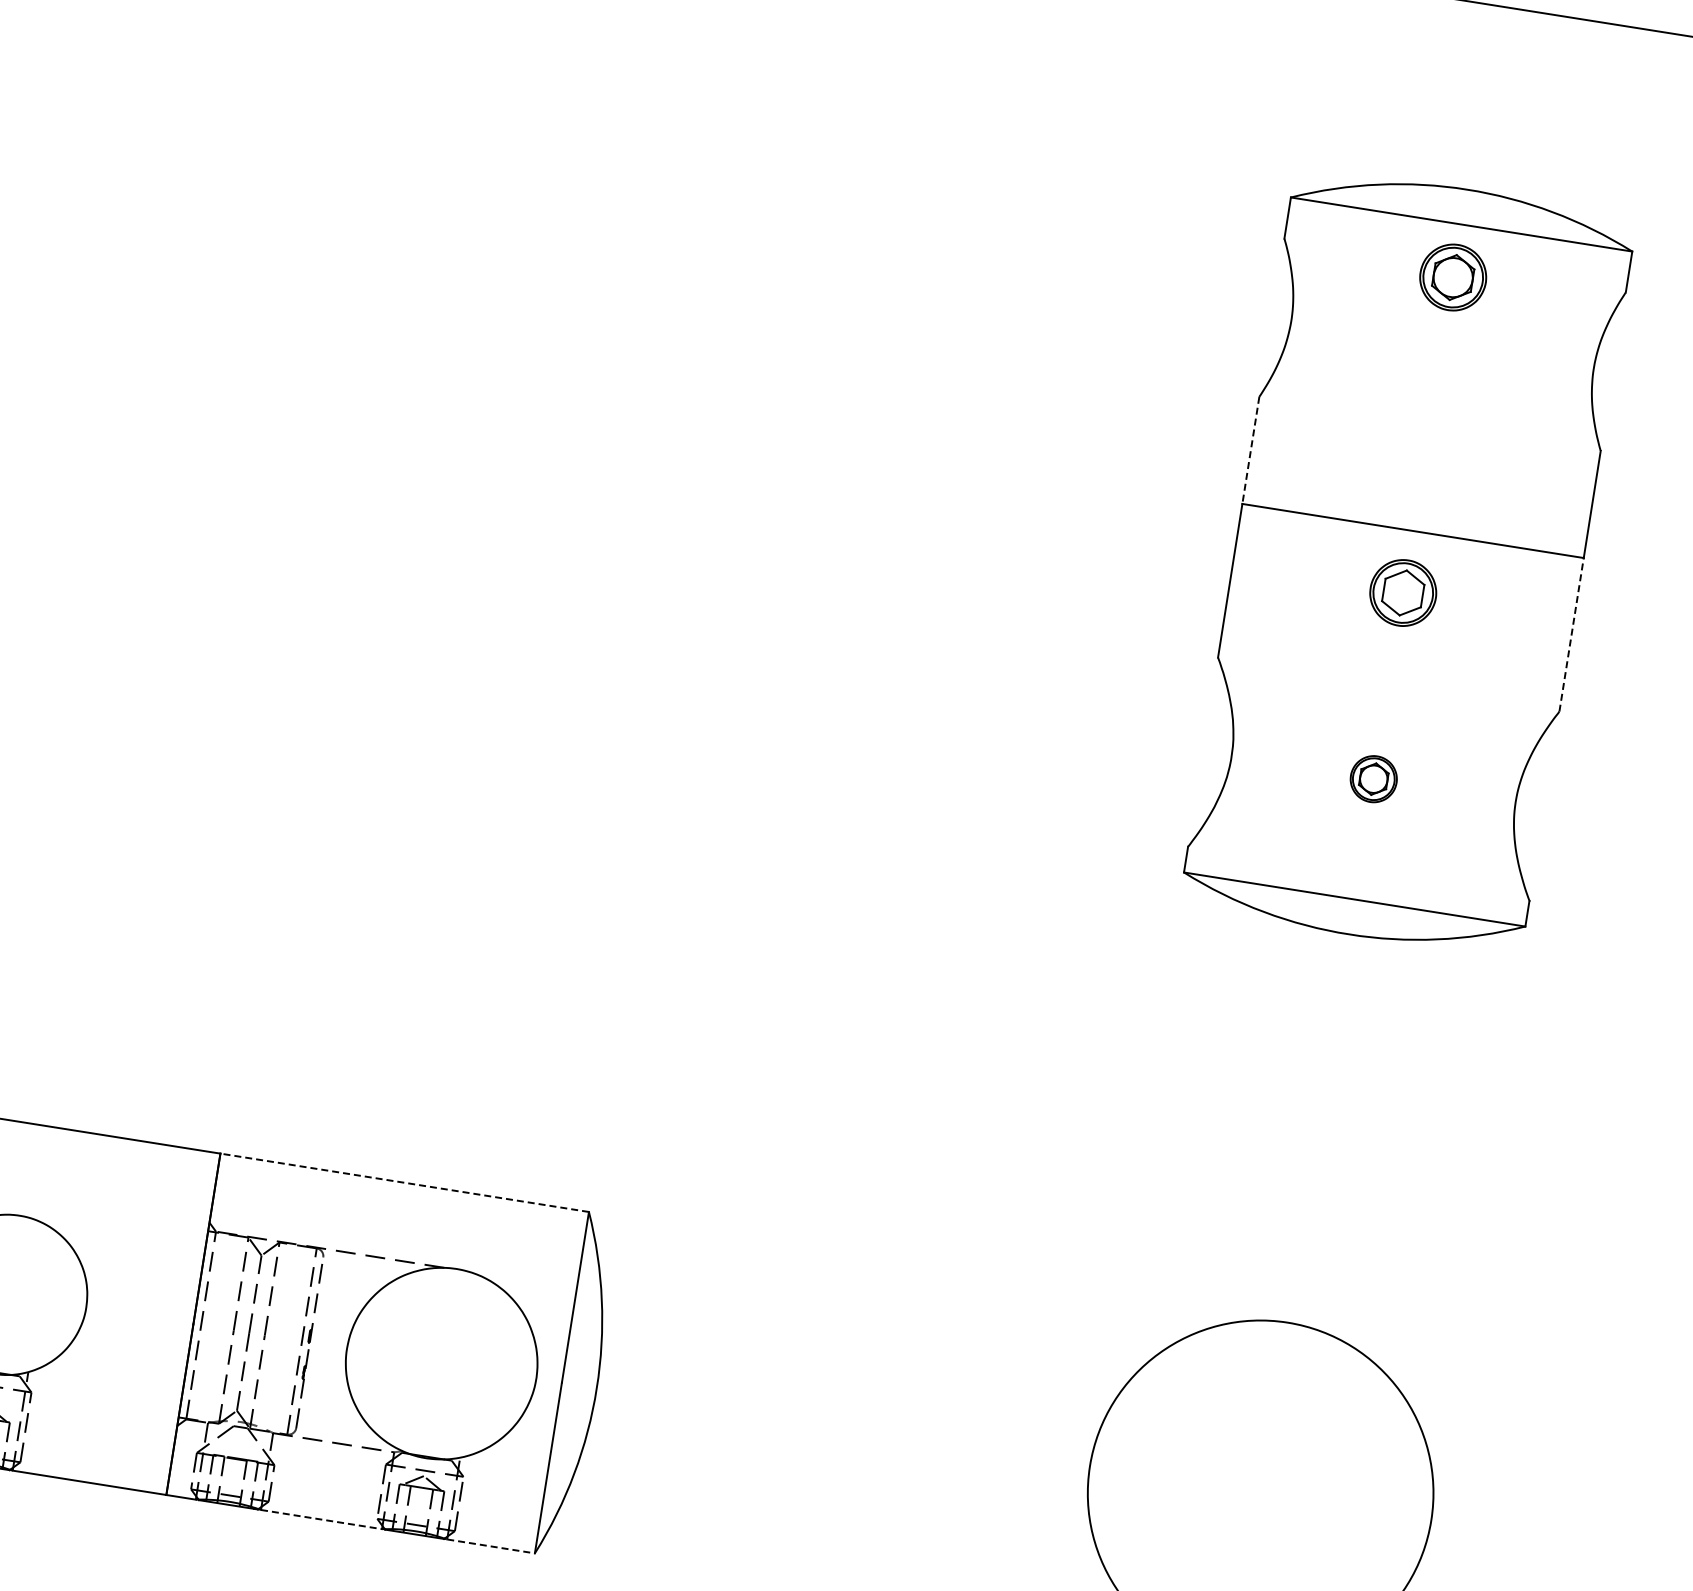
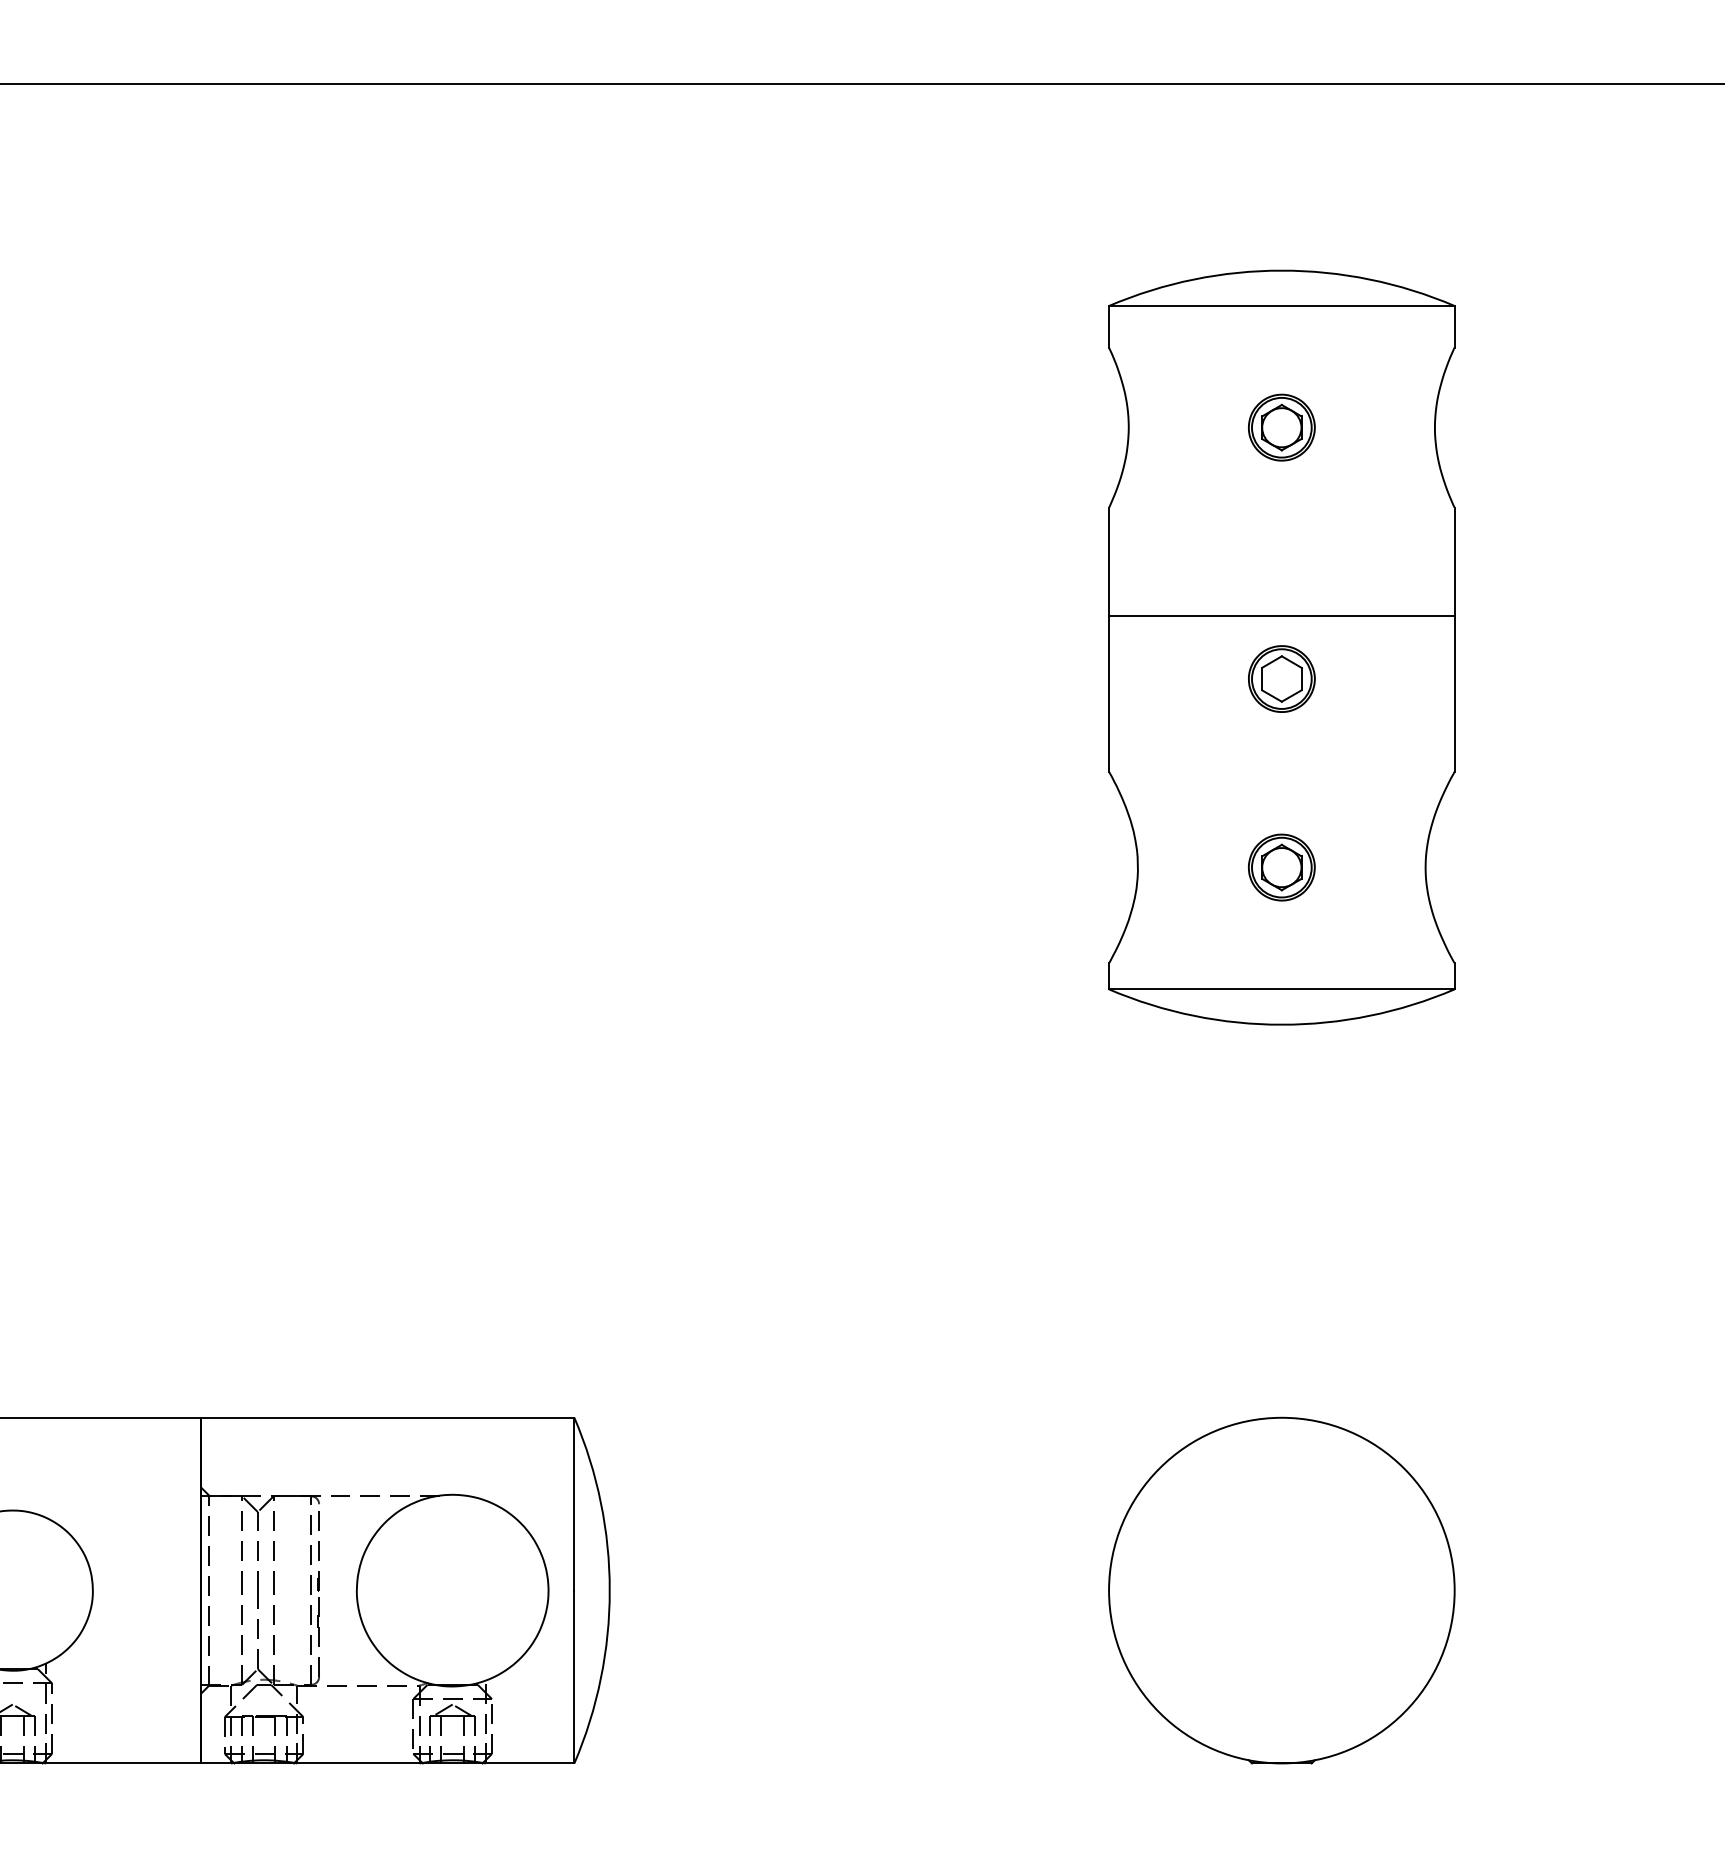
part: (1452, 277) -> (1281, 427), moved
line: (1251, 450) -> (1109, 562), dashed -> solid
line: (1571, 635) -> (1454, 694), dashed -> solid
part: (1373, 779) -> (1281, 867), size x1.43
line: (404, 1182) -> (387, 1417), dashed -> solid
line: (321, 1519) -> (358, 1763), dashed -> solid
line: (491, 1546) -> (530, 1763), dashed -> solid

